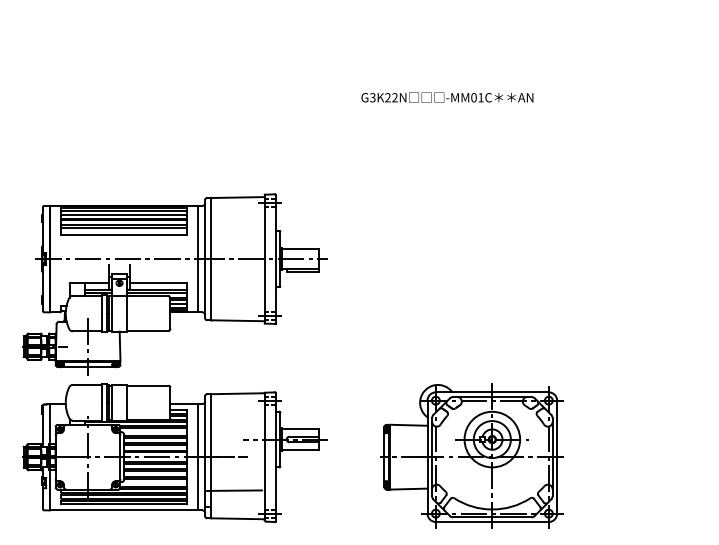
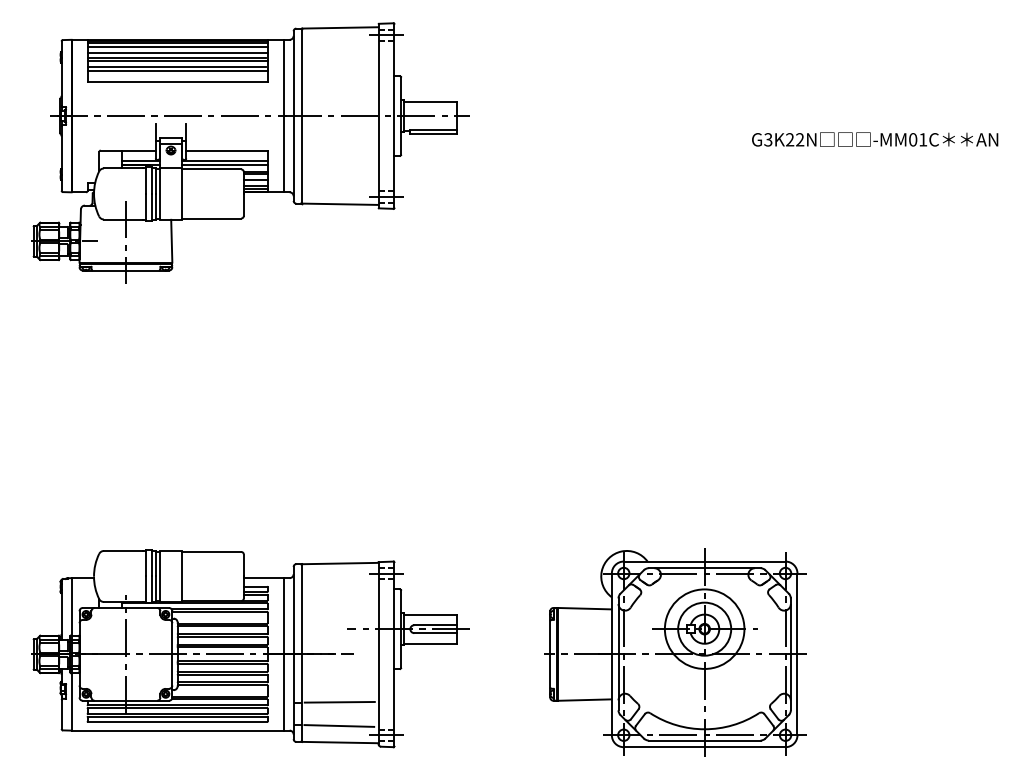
text: (447, 97) -> (875, 139), moved
part: (174, 284) -> (249, 152), moved
line: (236, 506) -> (338, 724), added

